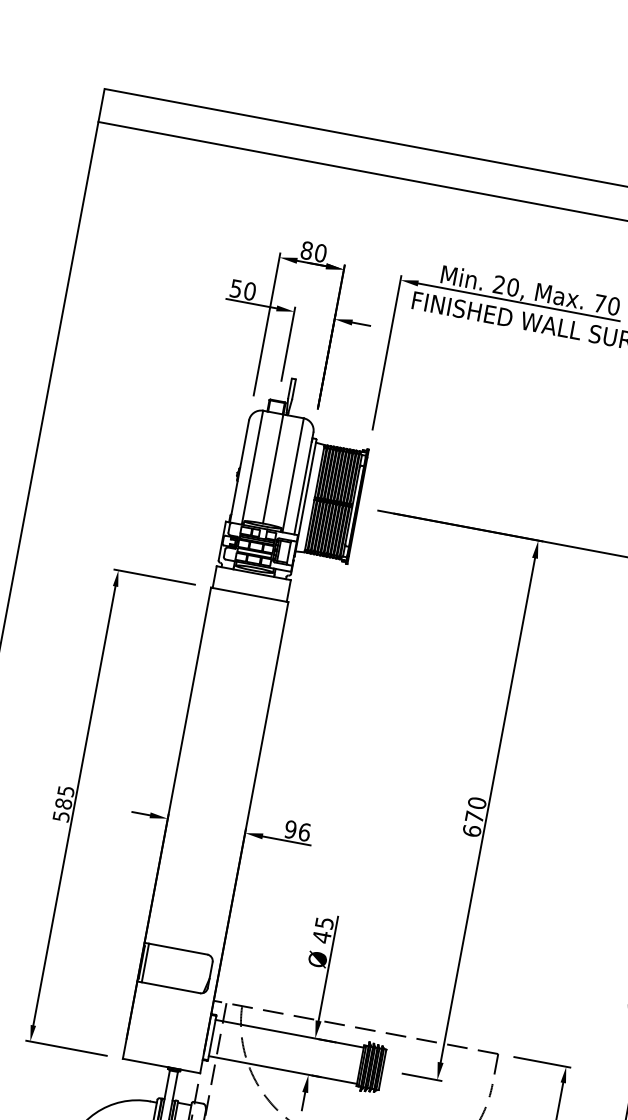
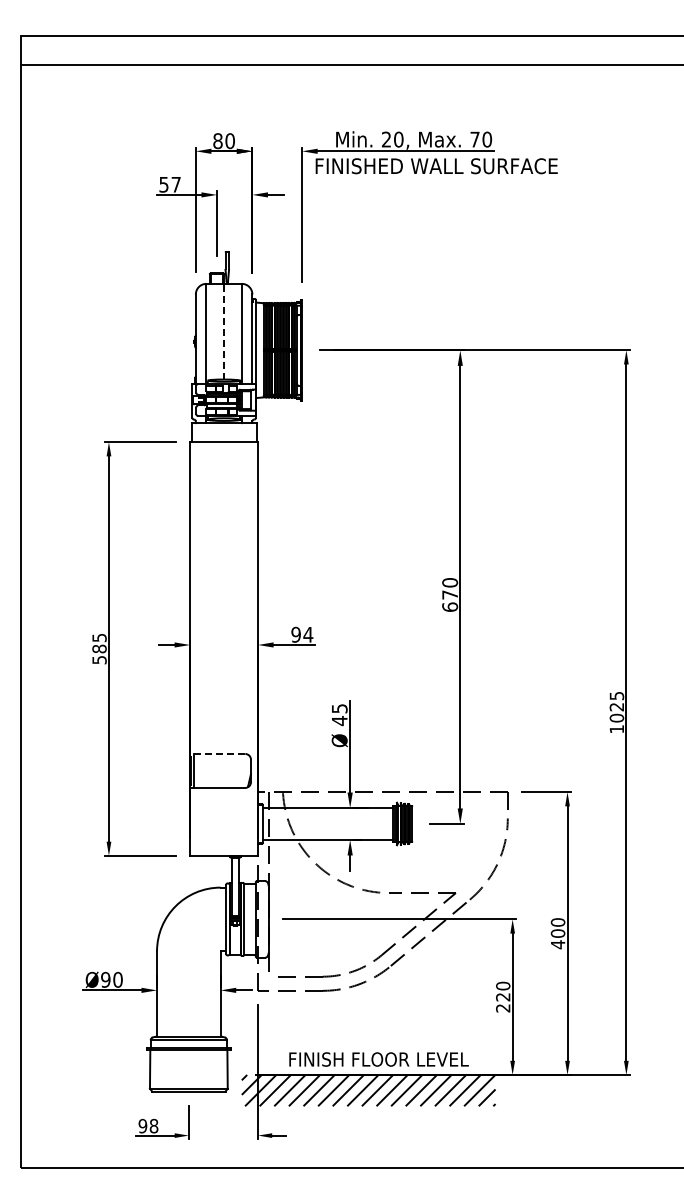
text: (249, 290) -> (175, 184), 50 -> 57
line: (273, 468) -> (224, 331), solid -> dashed
text: (304, 831) -> (308, 634), 96 -> 94
line: (175, 948) -> (217, 753), solid -> dashed

